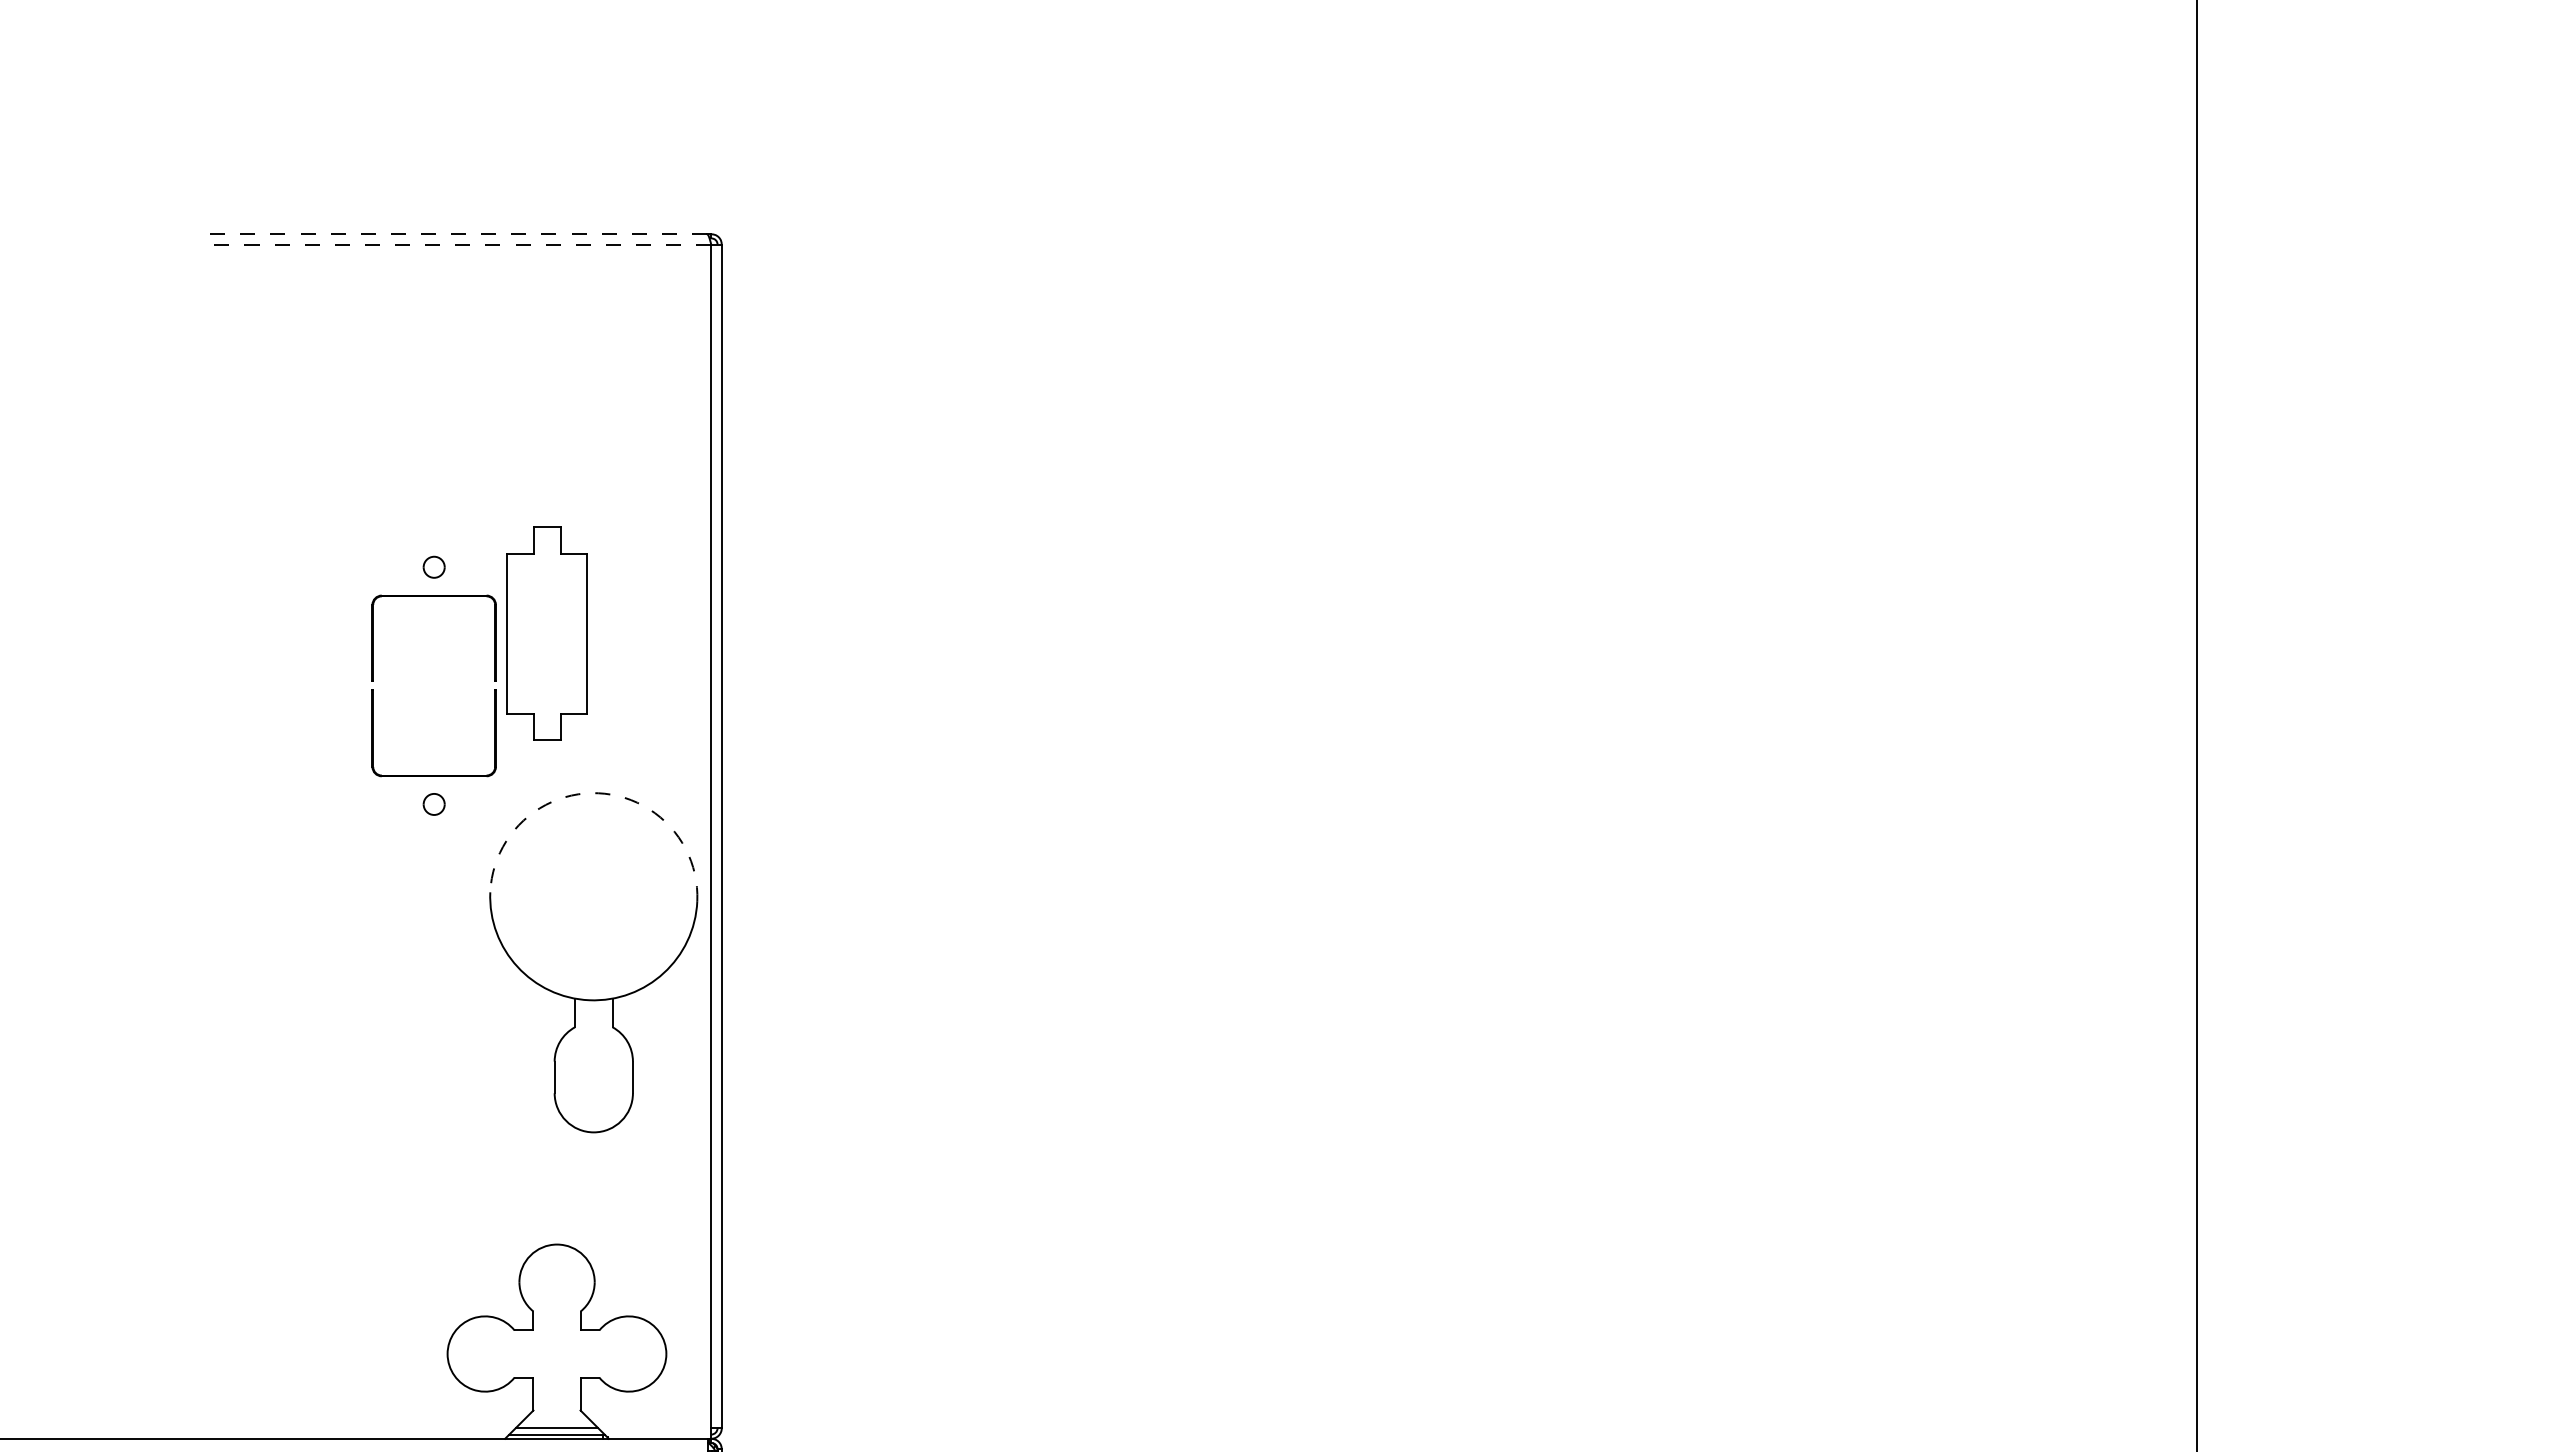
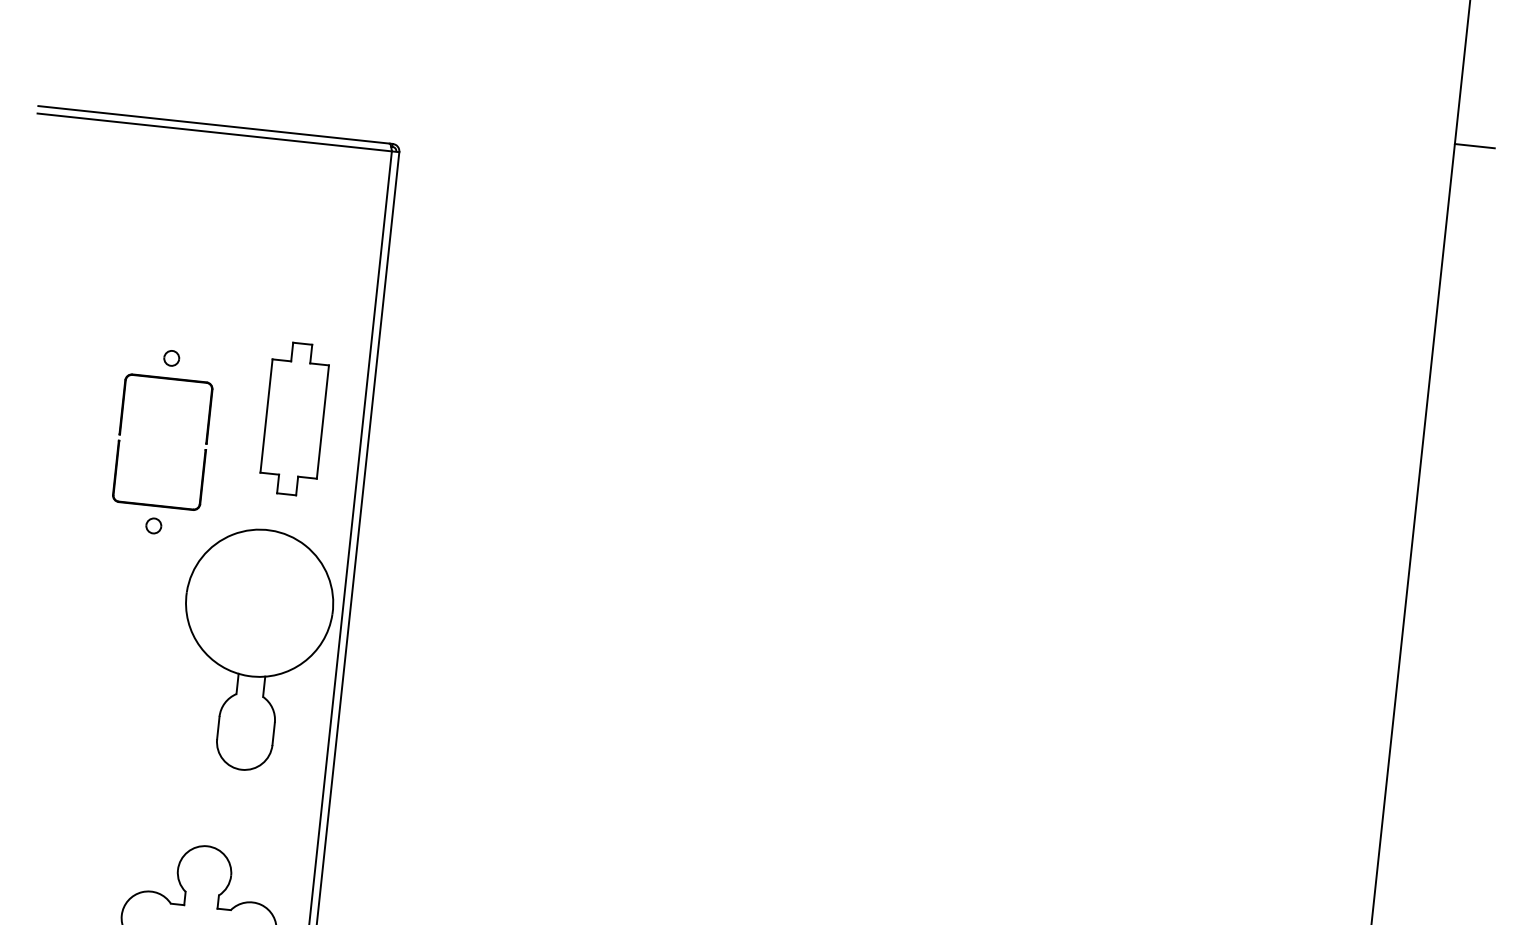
line: (2225, 75) -> (1474, 146), added
line: (458, 234) -> (214, 125), dashed -> solid
line: (460, 244) -> (214, 132), dashed -> solid
part: (546, 633) -> (294, 418), moved
arc: (598, 793) -> (270, 530), dashed -> solid

